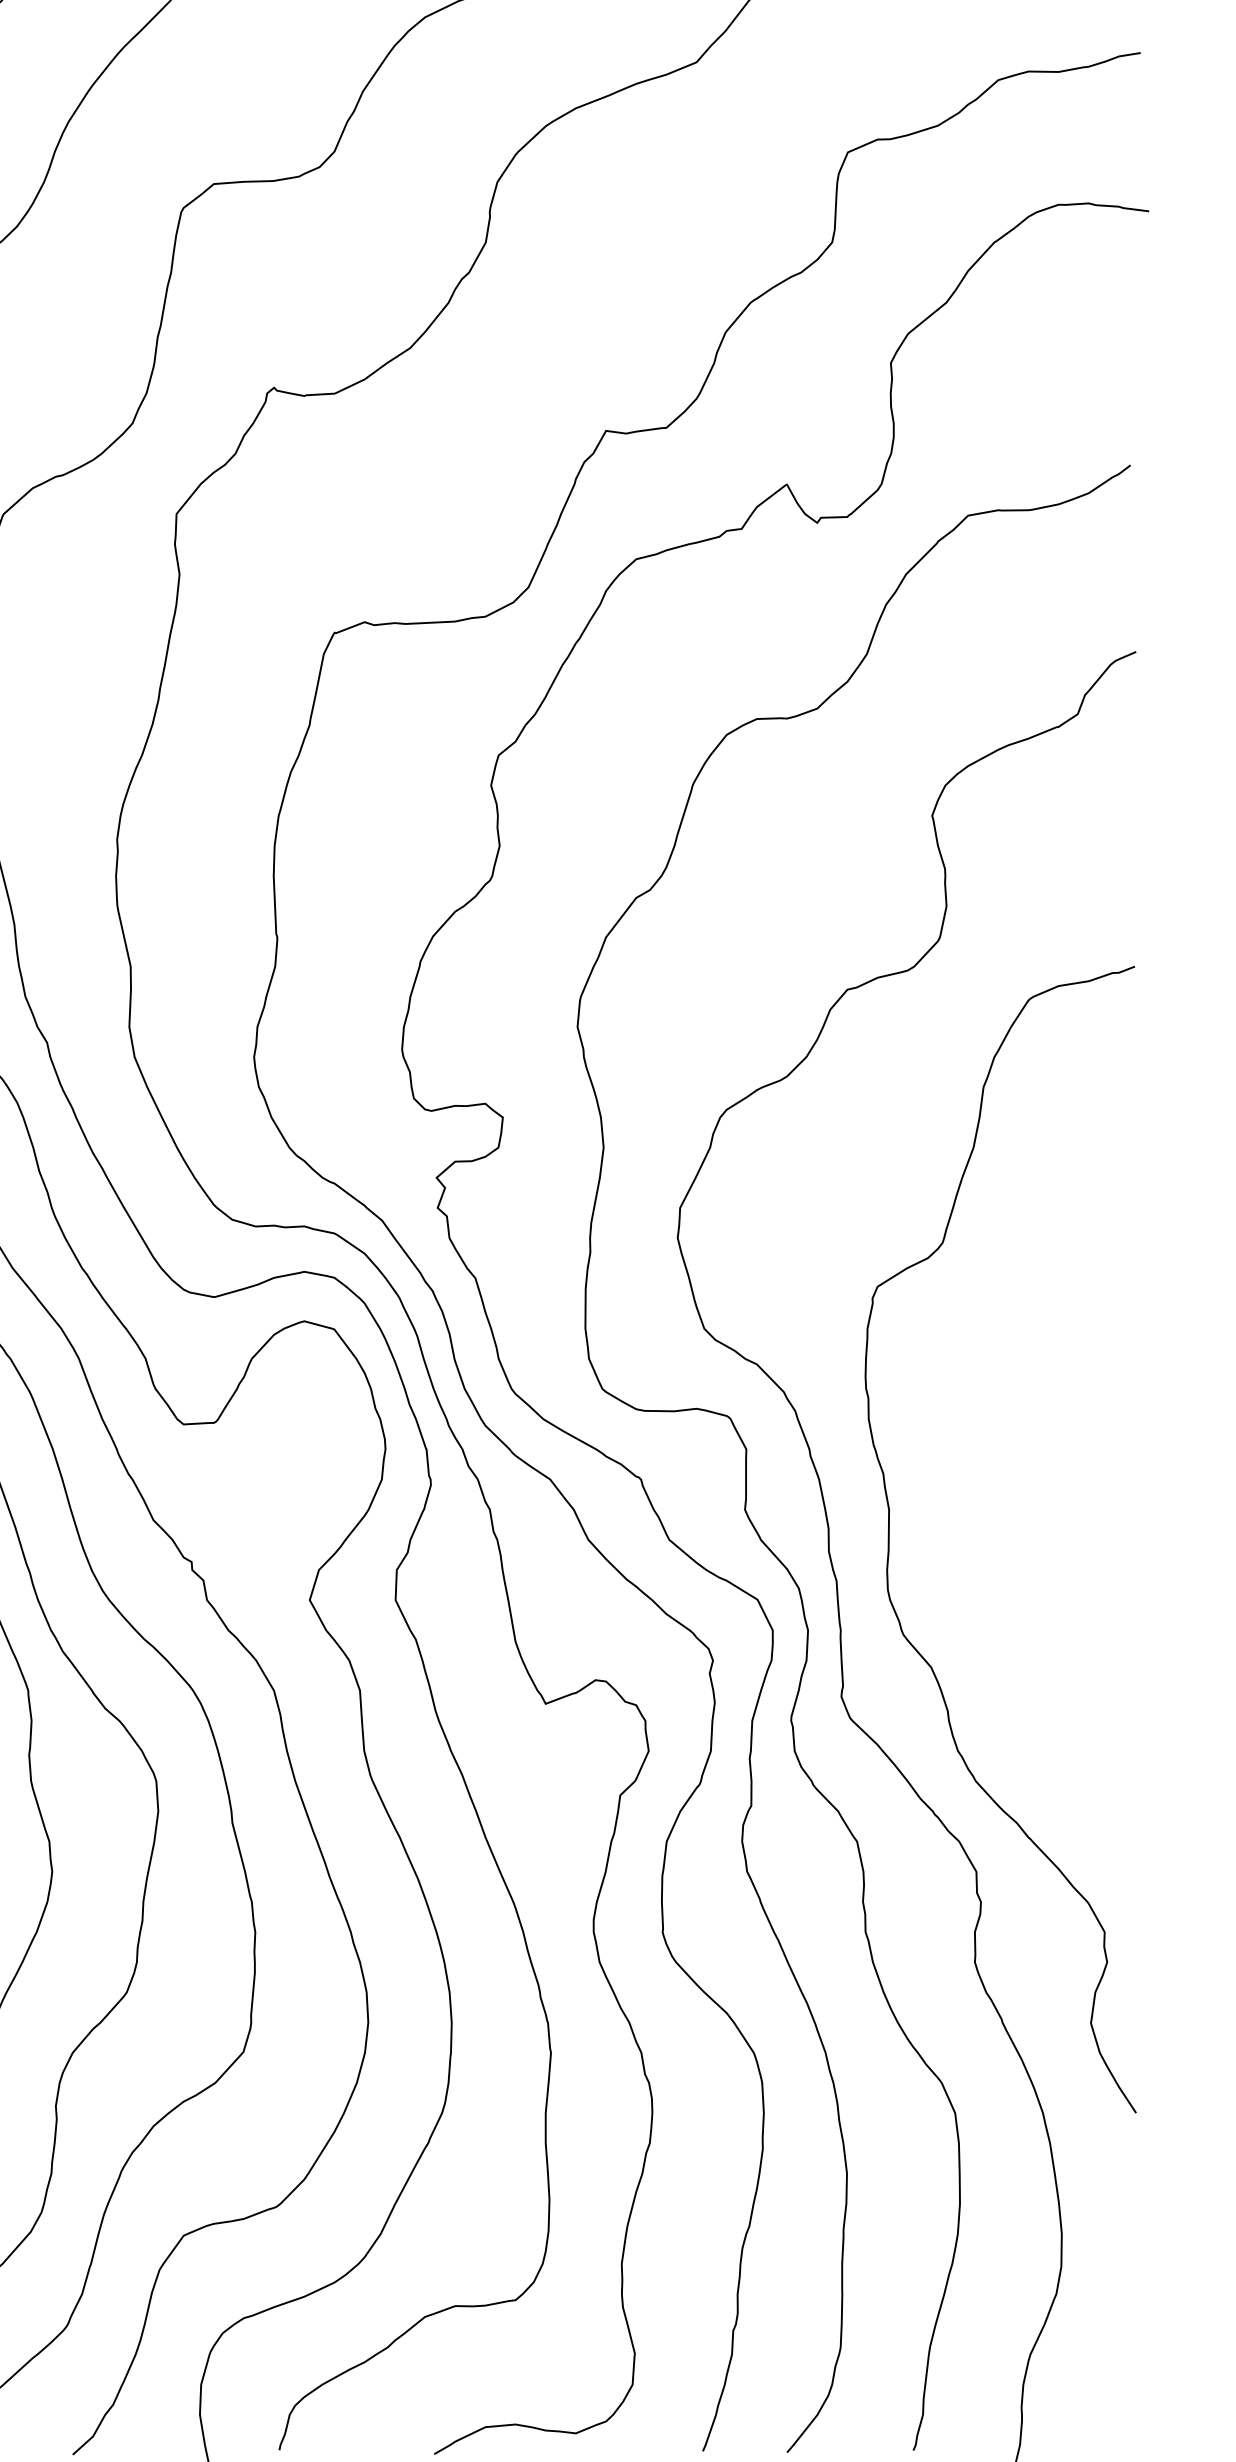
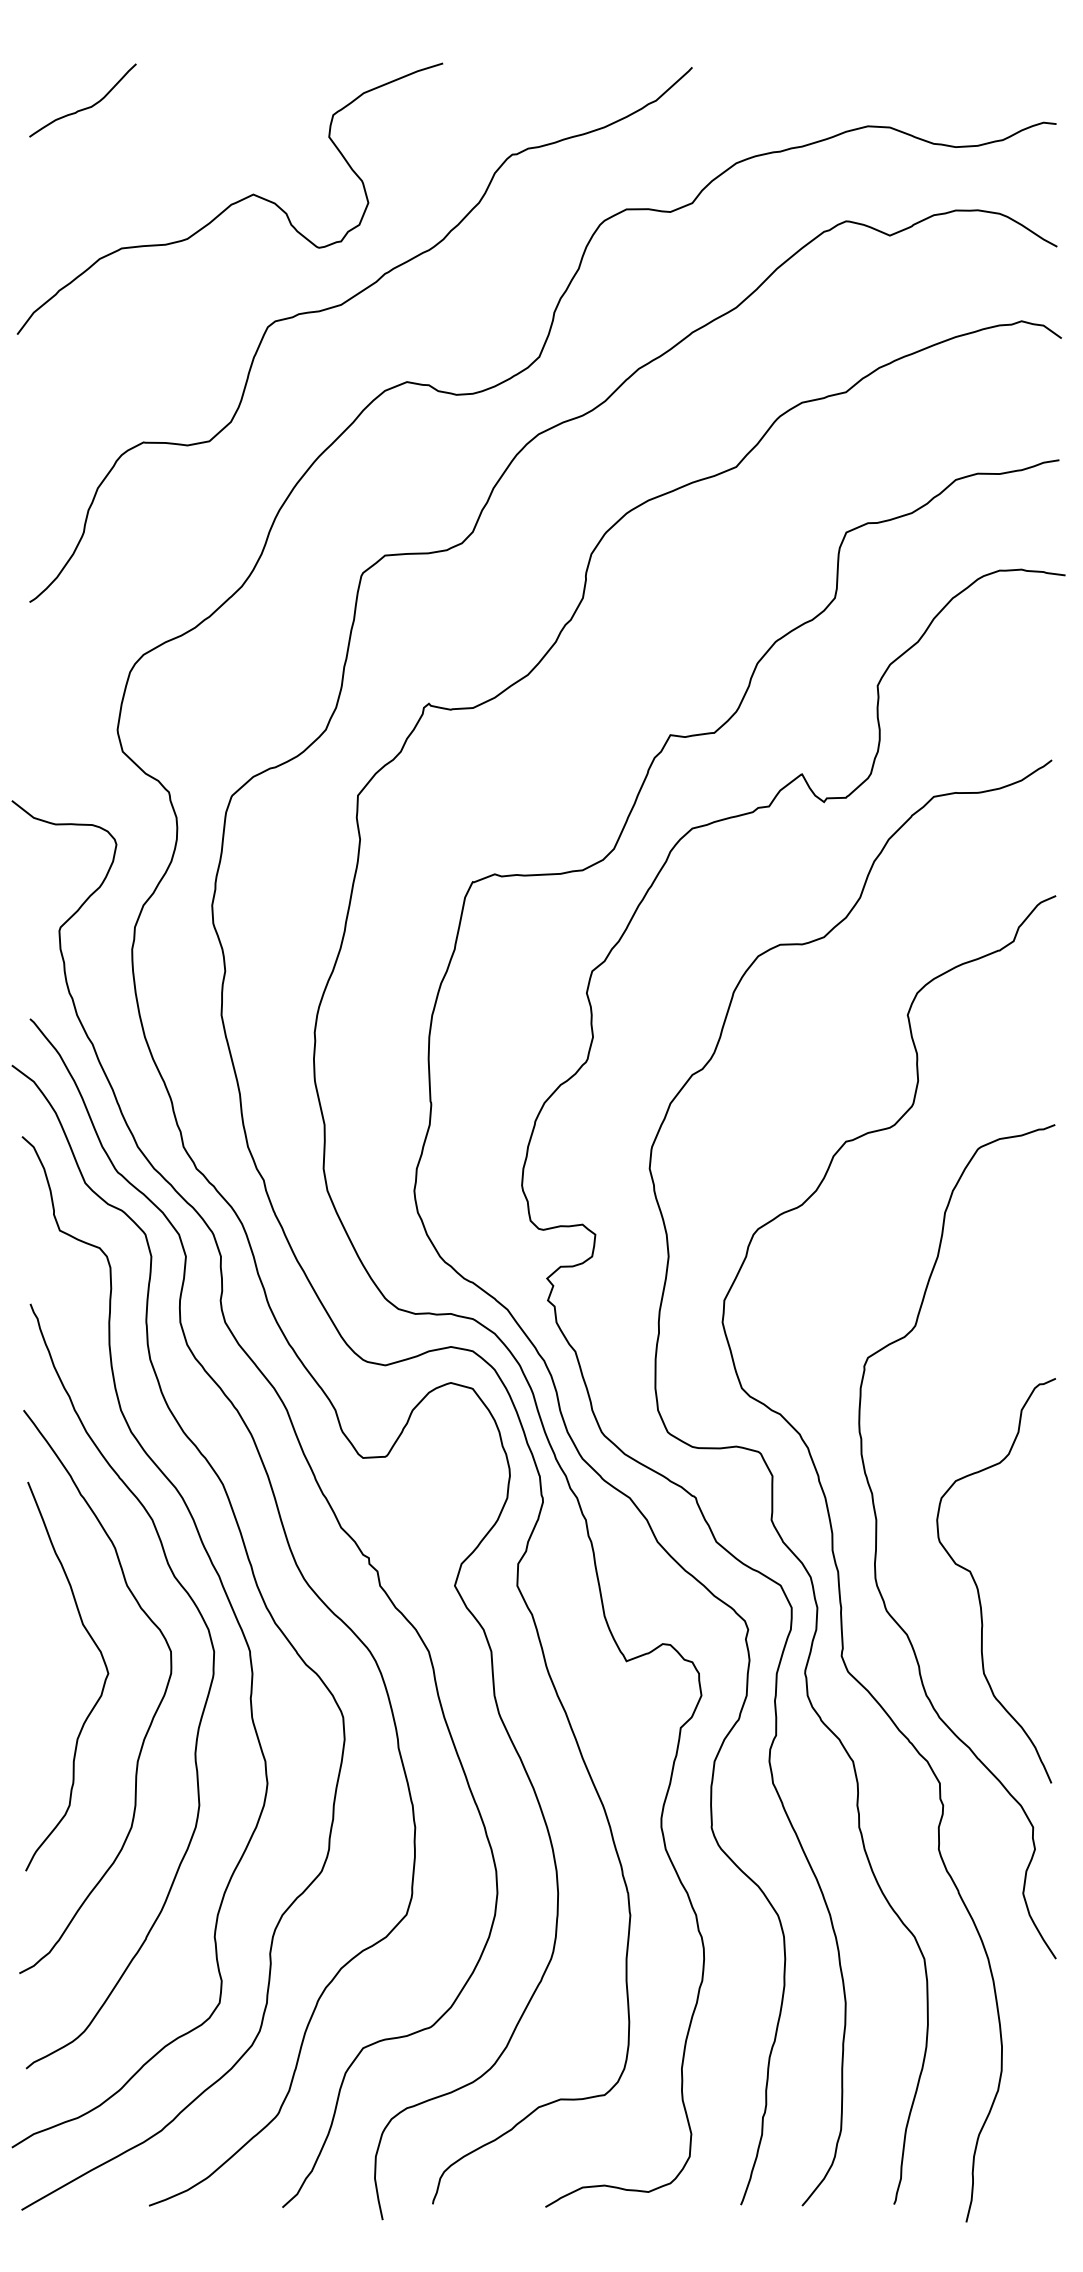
curve: (1029, 1602) -> (978, 1587), added

